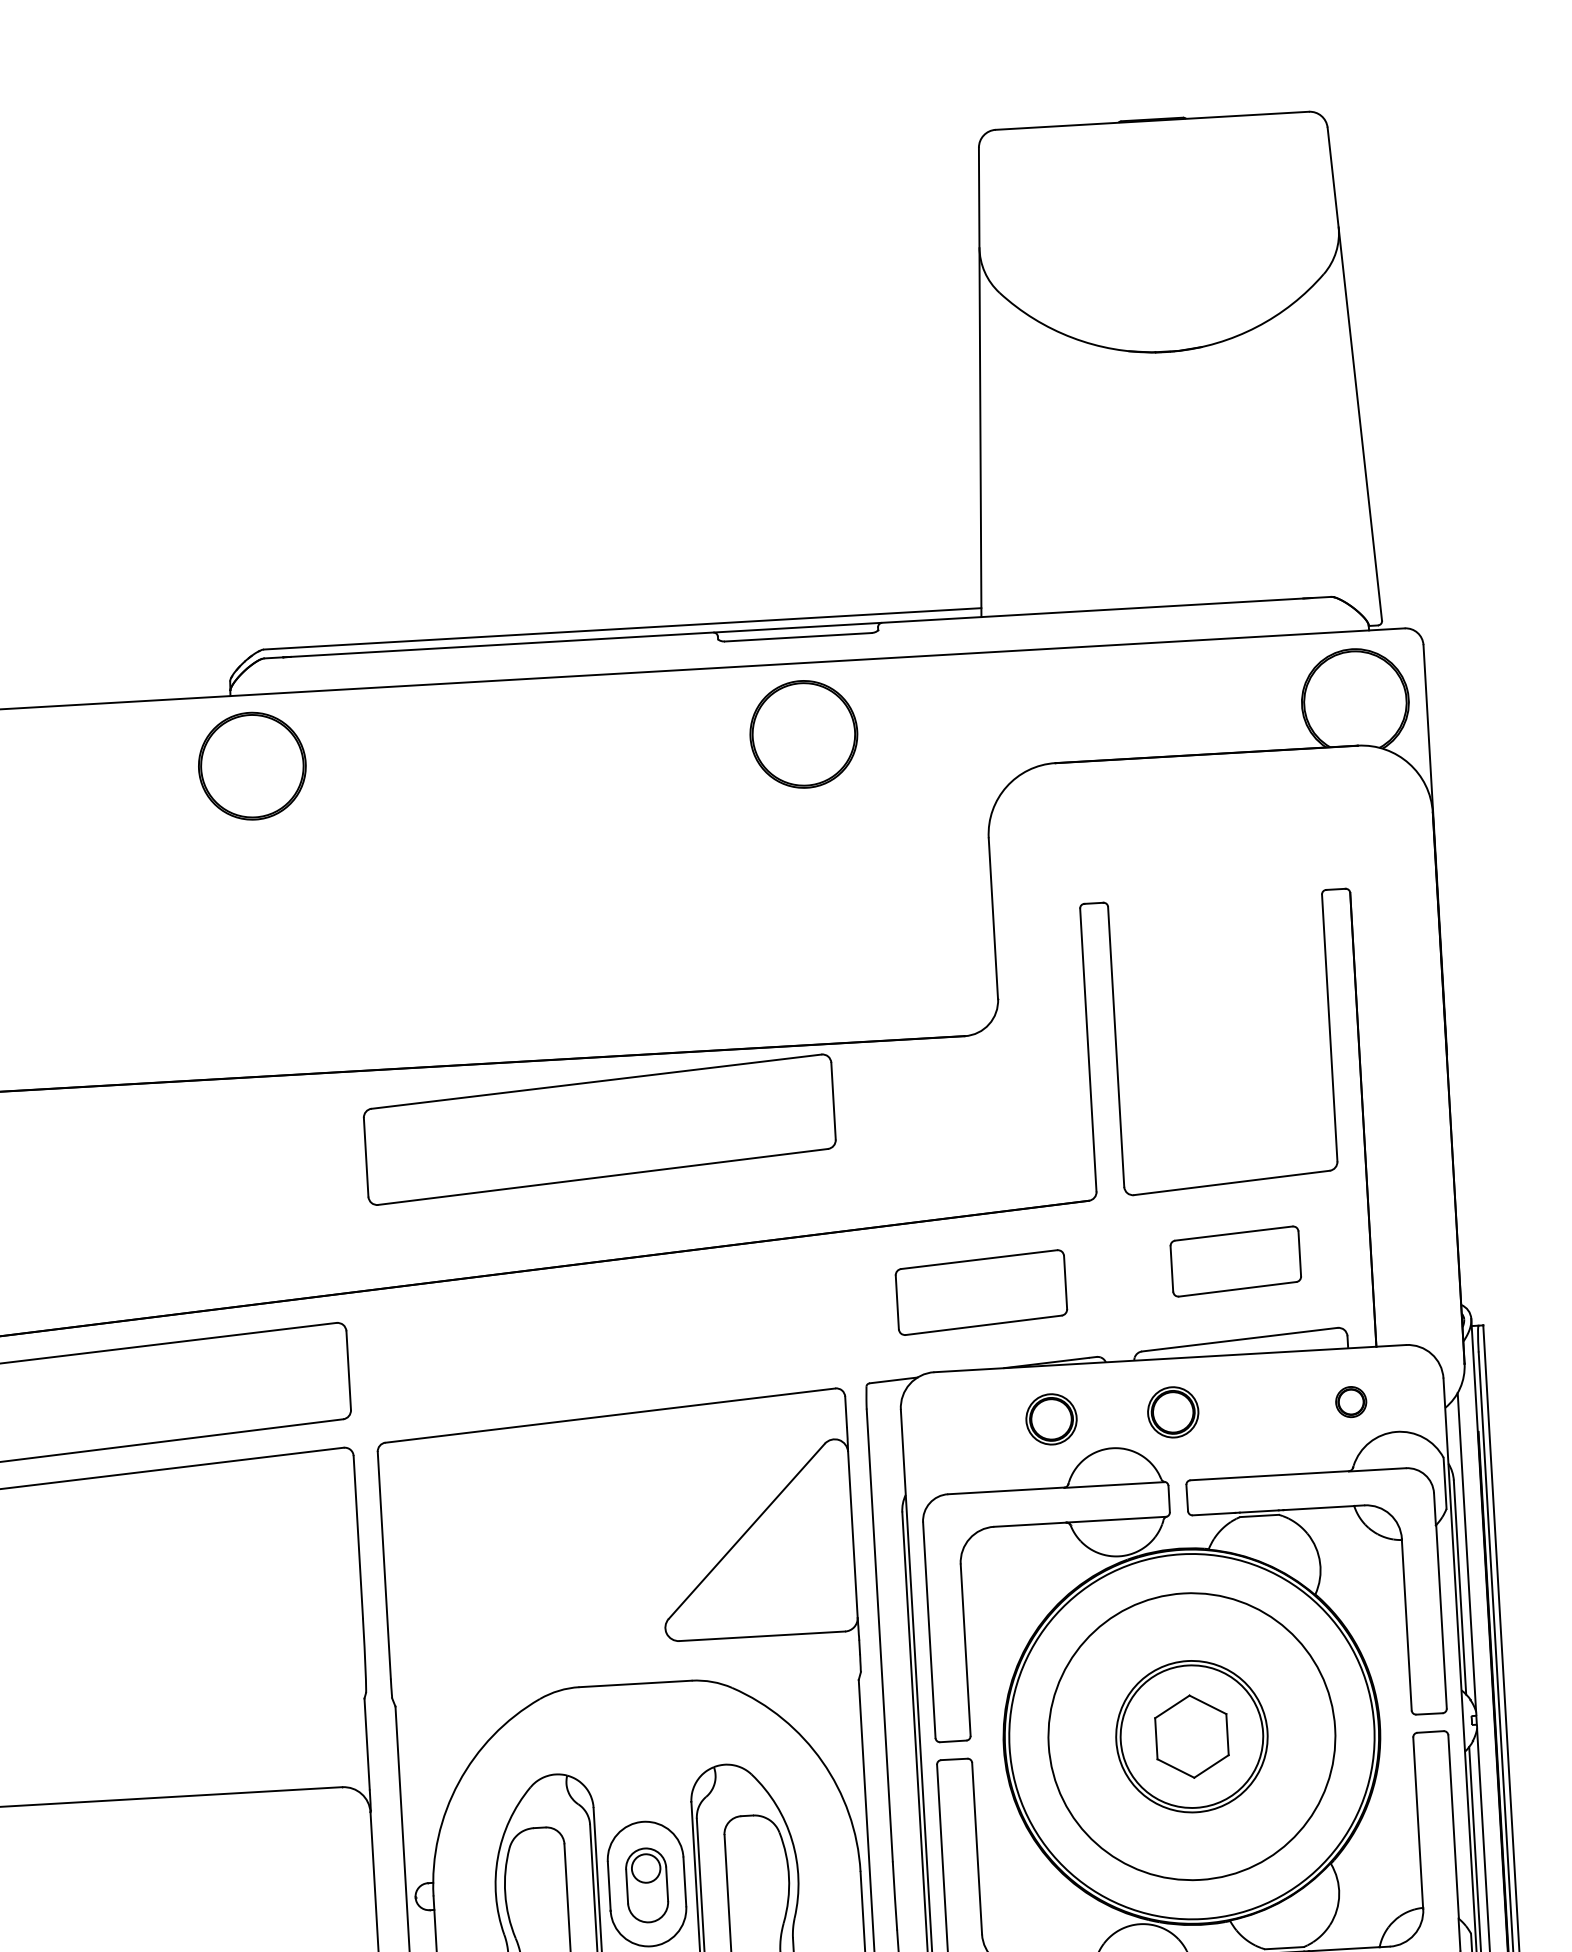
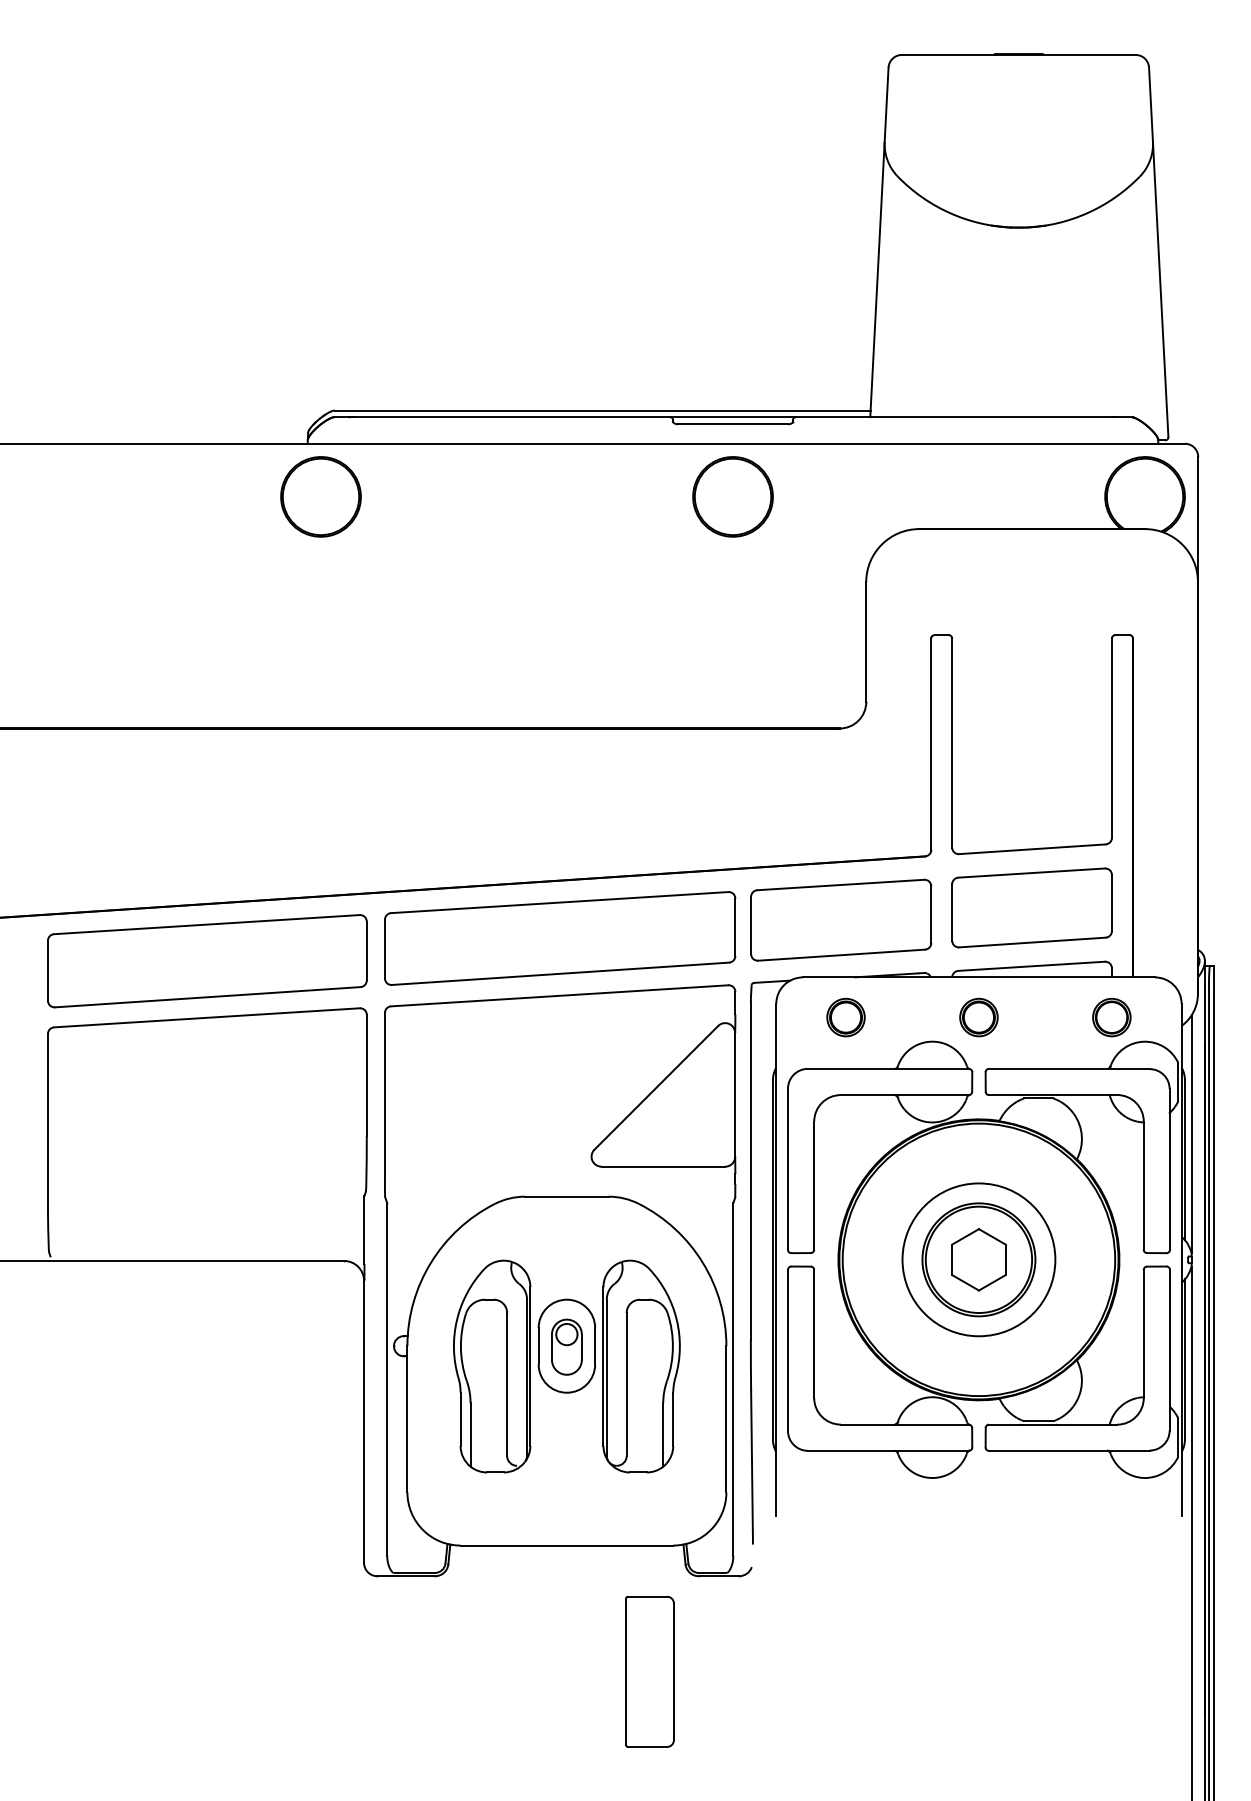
part: (600, 1129) -> (560, 938), moved
part: (1235, 1260) -> (1031, 907), size x1.67
part: (981, 1291) -> (841, 919), size x1.43
part: (1350, 1402) -> (1111, 1017), size x1.67
part: (1050, 1419) -> (845, 1017), moved
circle: (1191, 1736) -> (978, 1259), size x0.71

